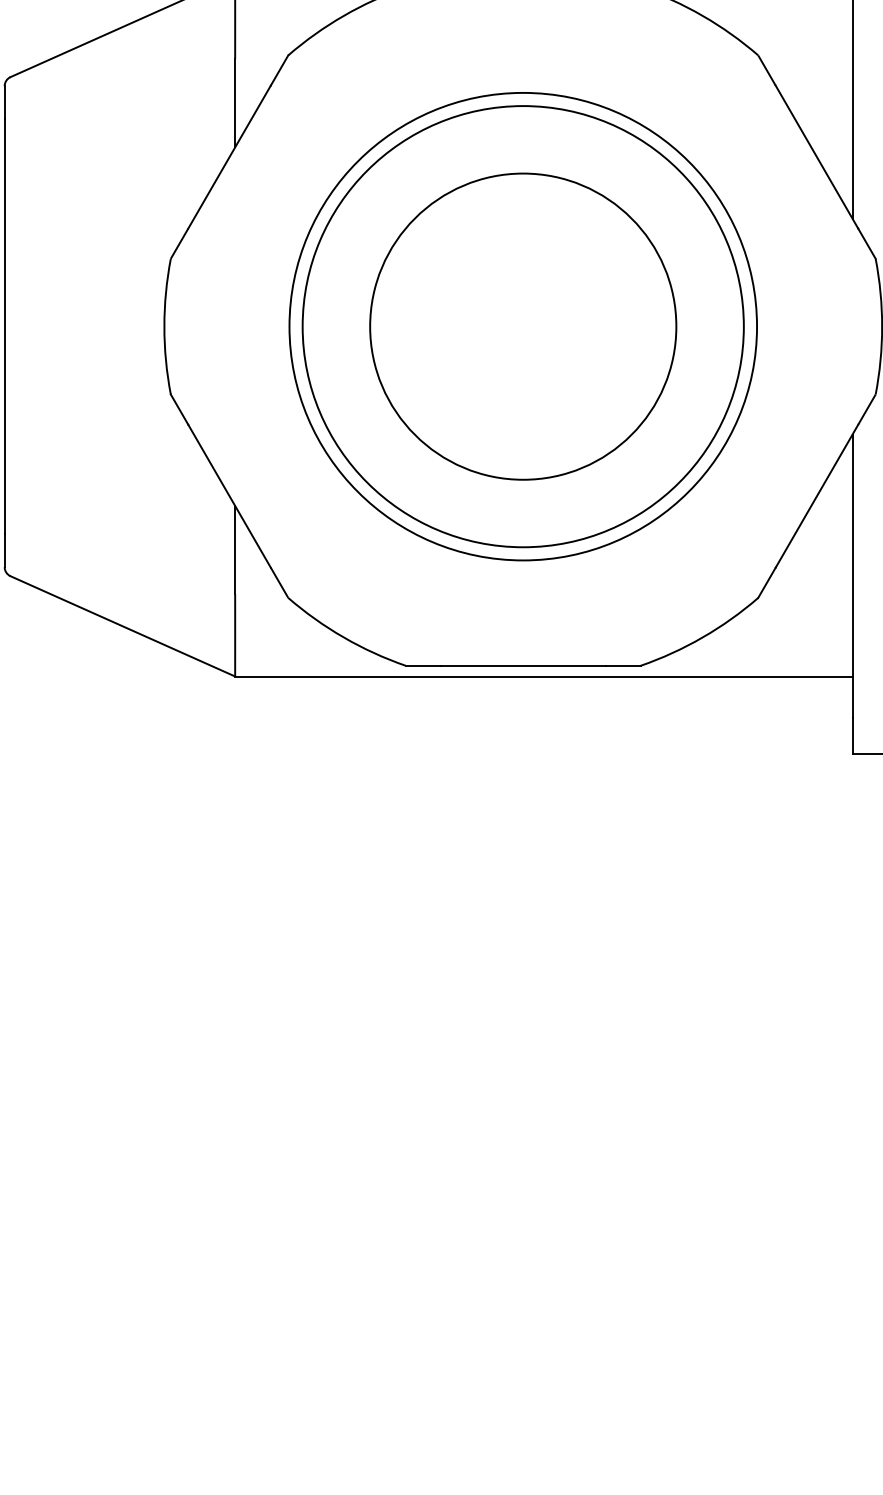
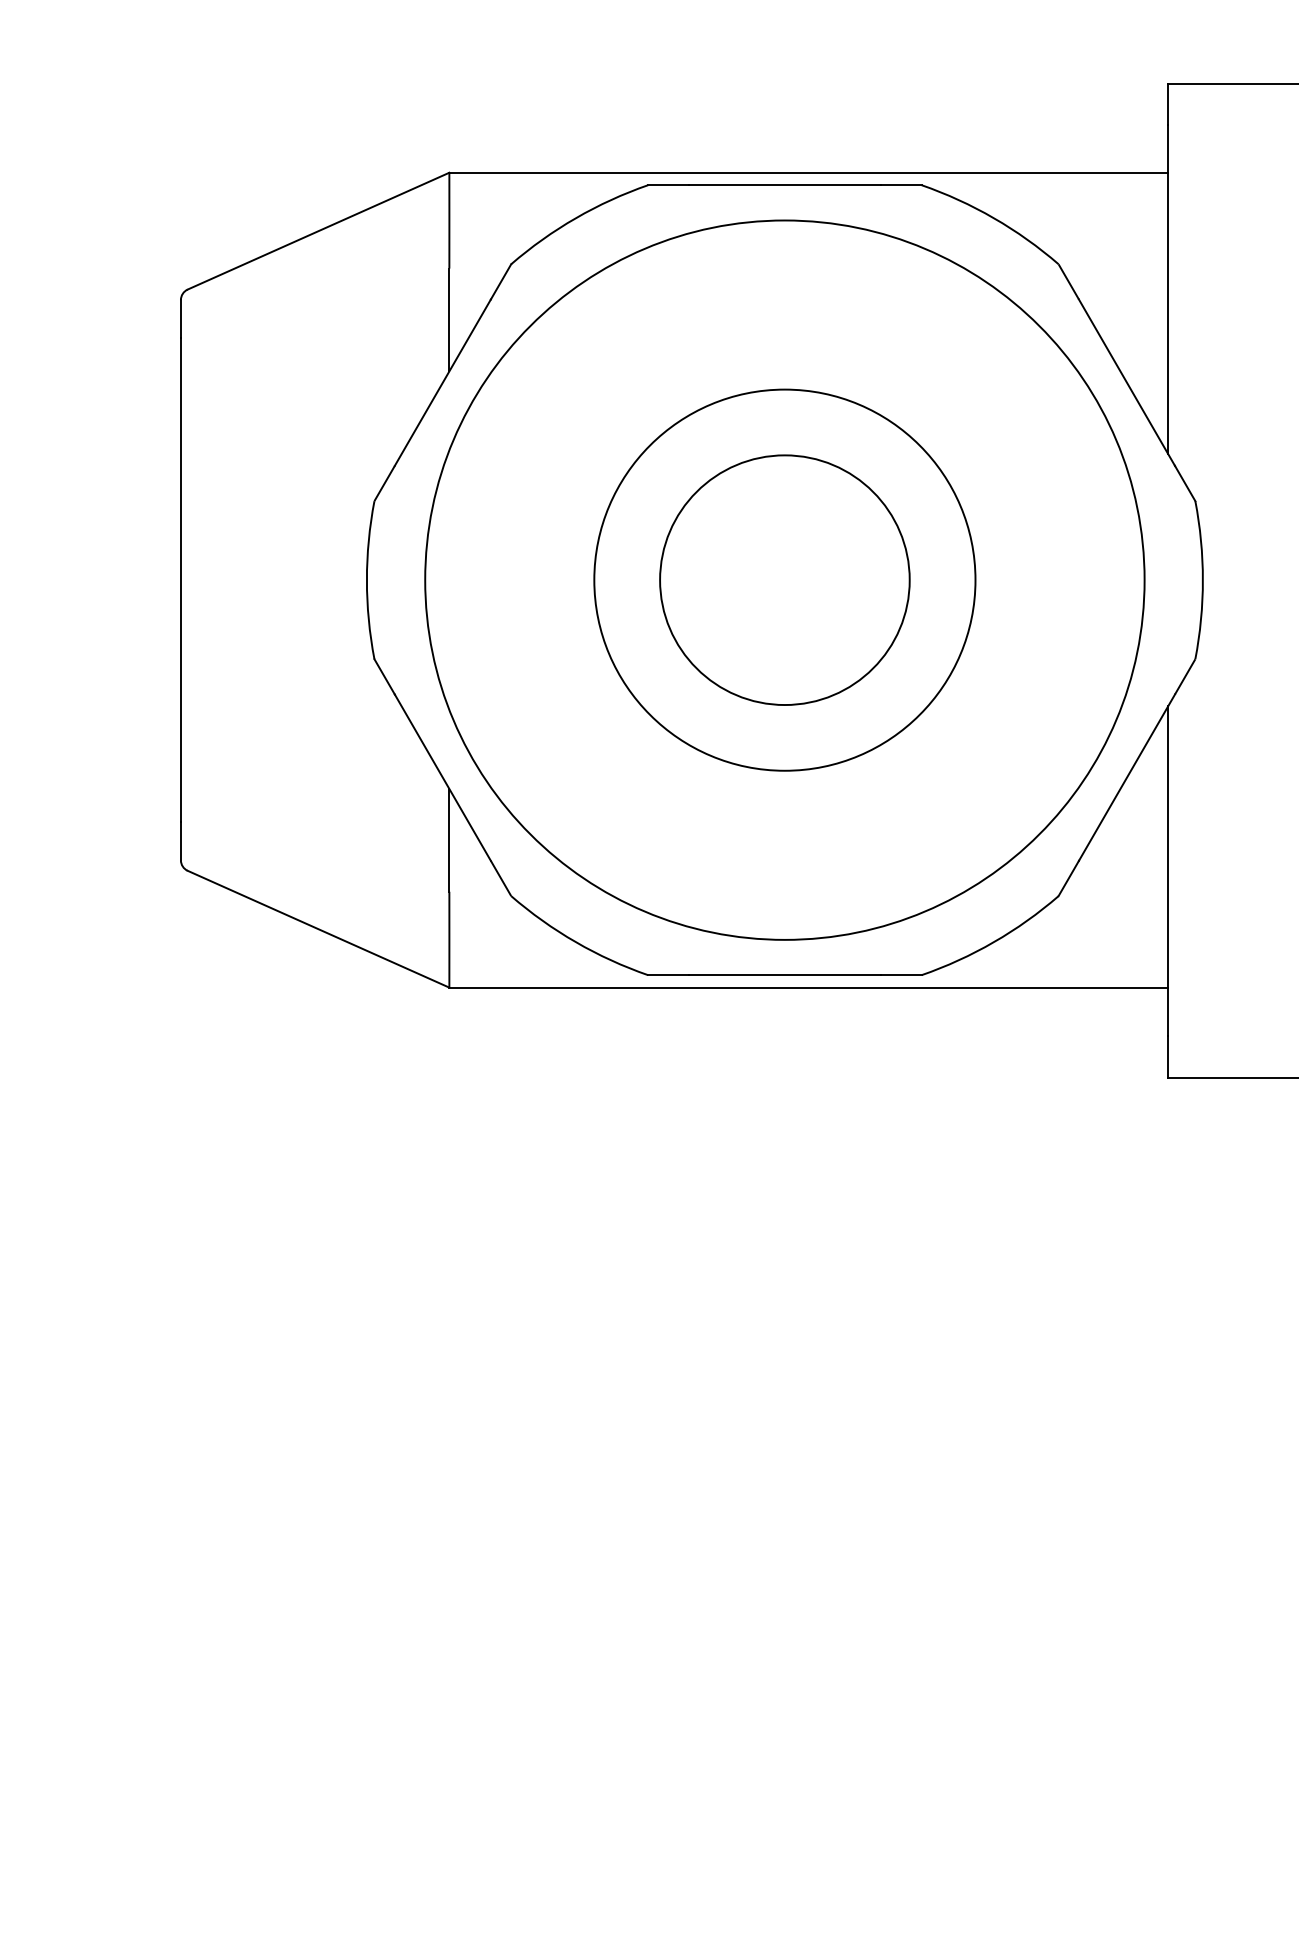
circle: (522, 326) -> (784, 579), size x0.7
circle: (522, 326) -> (784, 579), size x0.7
circle: (522, 326) -> (784, 580), size x1.4

